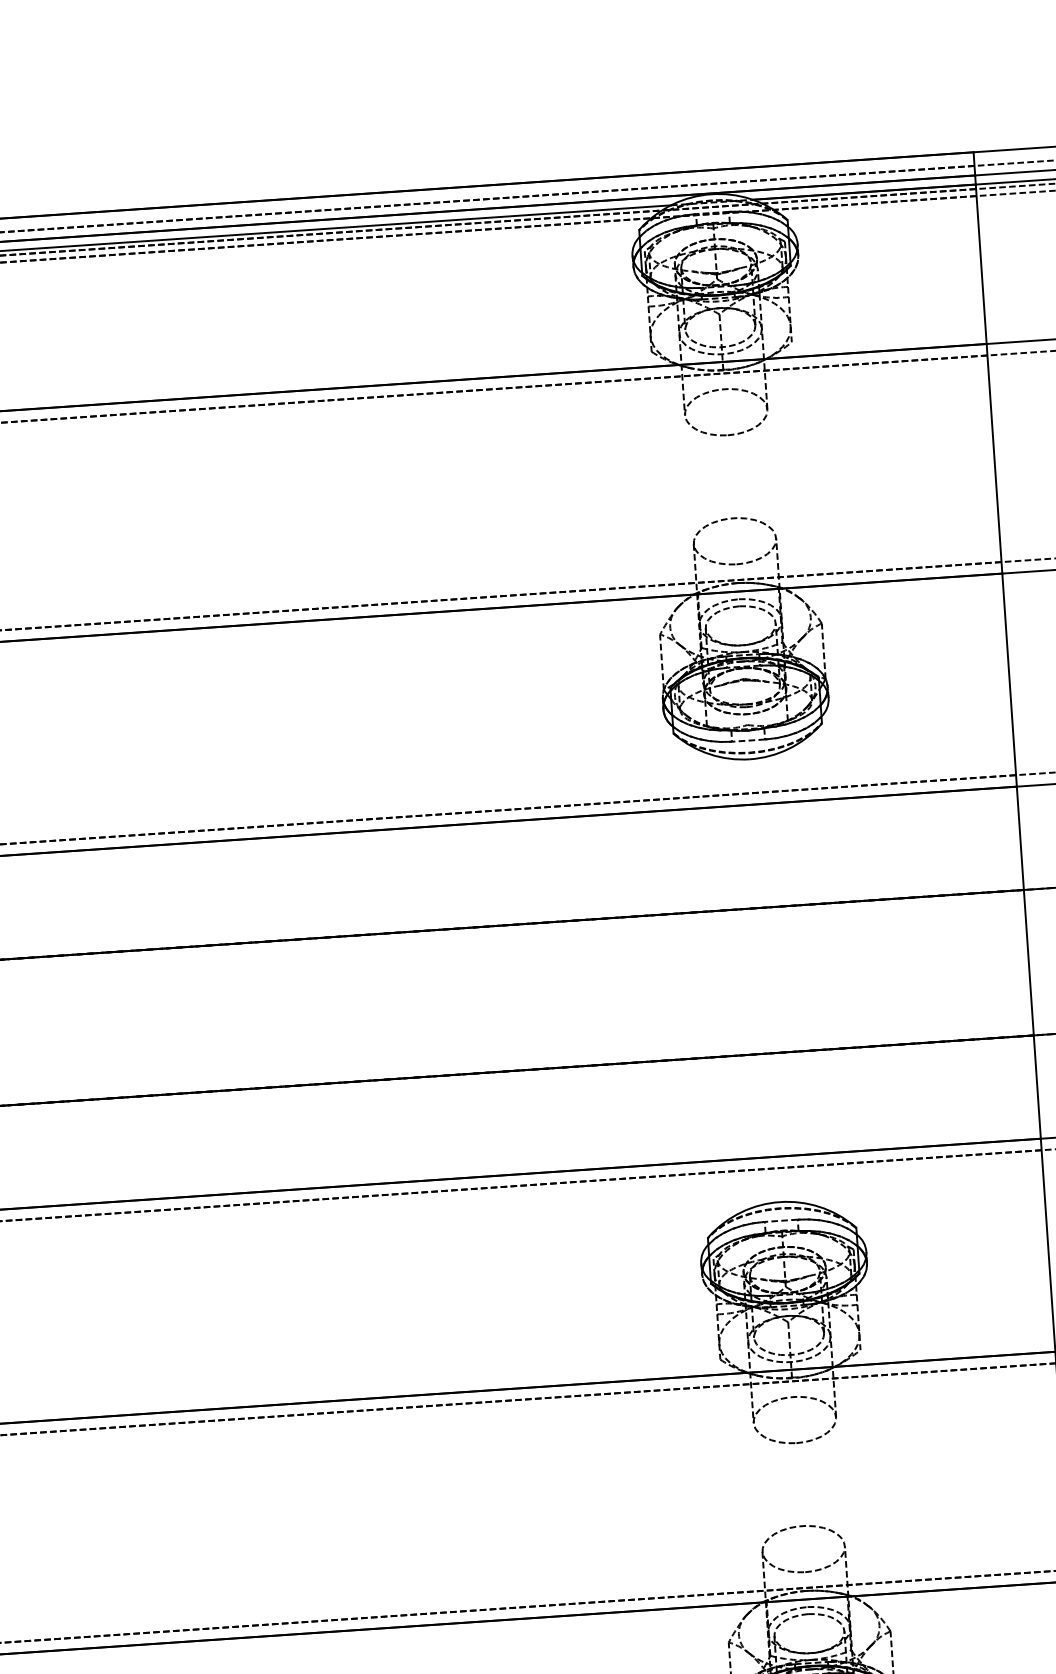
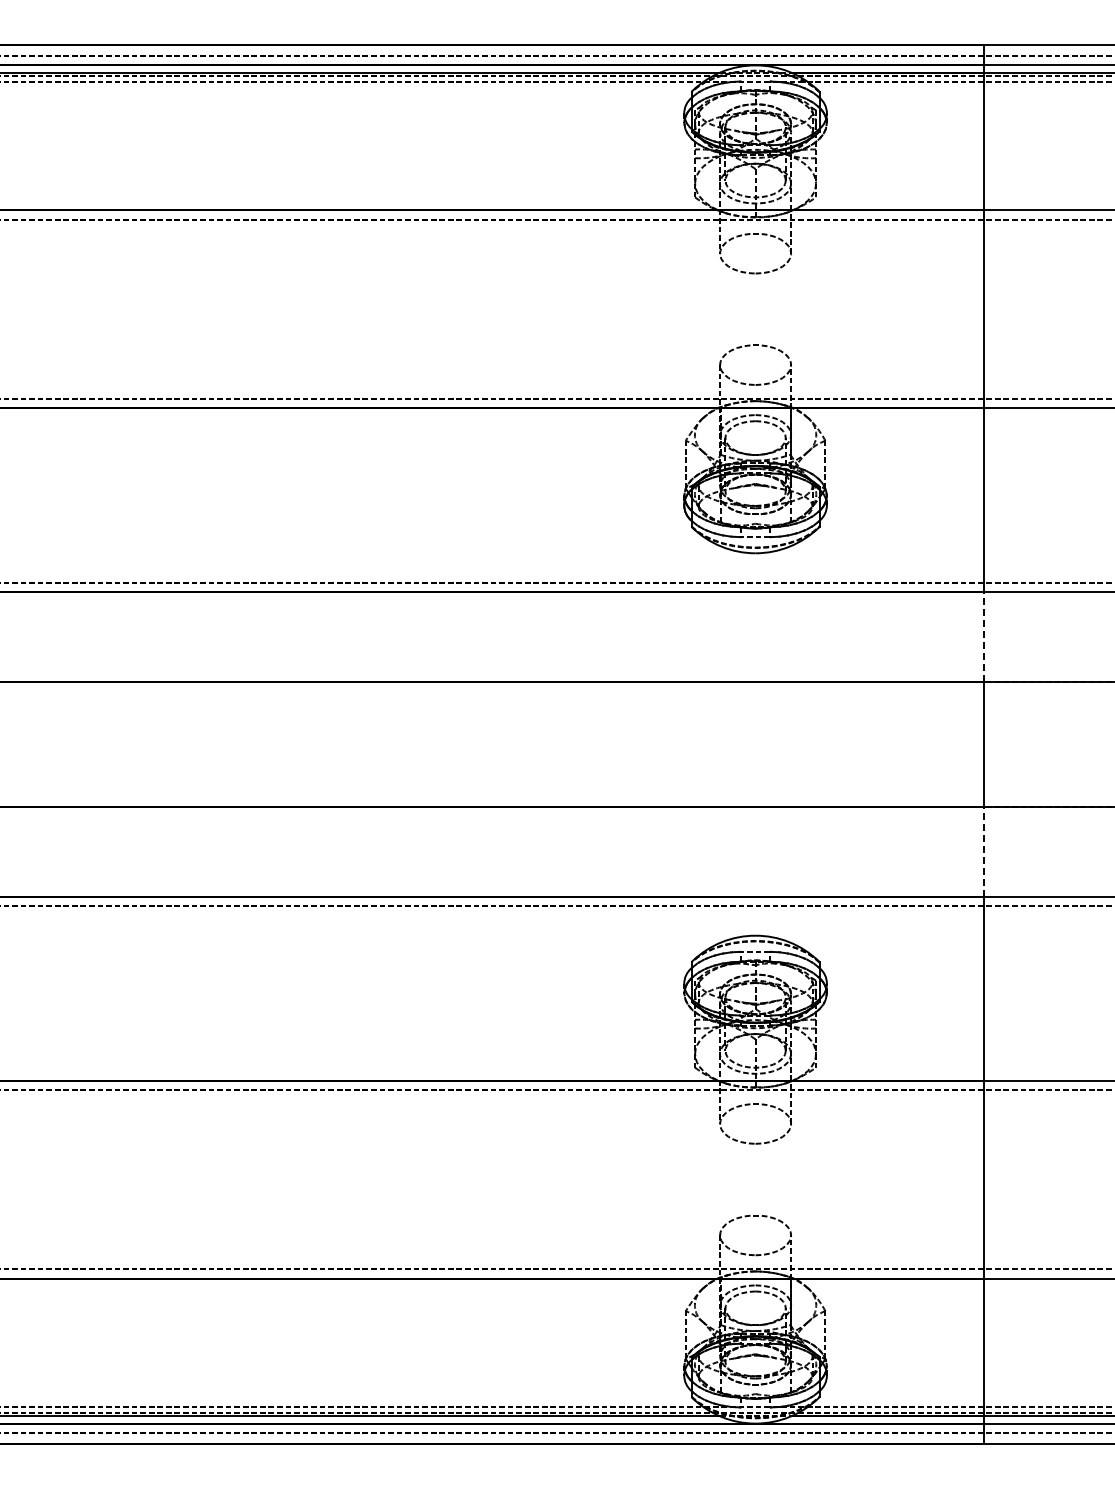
line: (1020, 838) -> (983, 637), solid -> dashed
line: (1037, 1086) -> (983, 851), solid -> dashed

